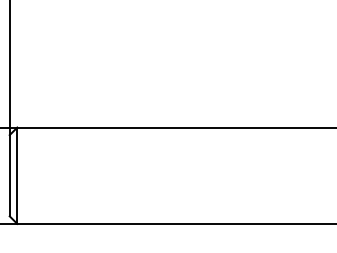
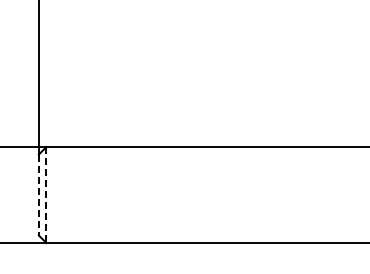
line: (9, 176) -> (38, 195), solid -> dashed
line: (17, 176) -> (46, 195), solid -> dashed

